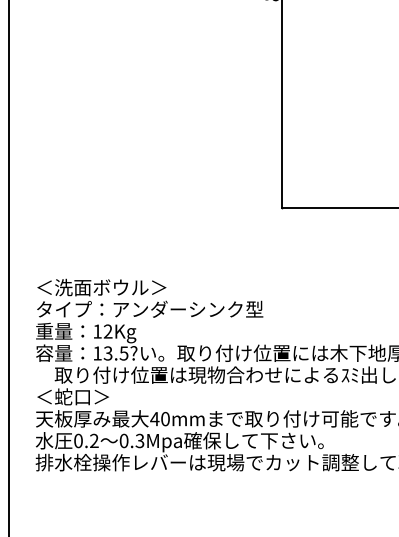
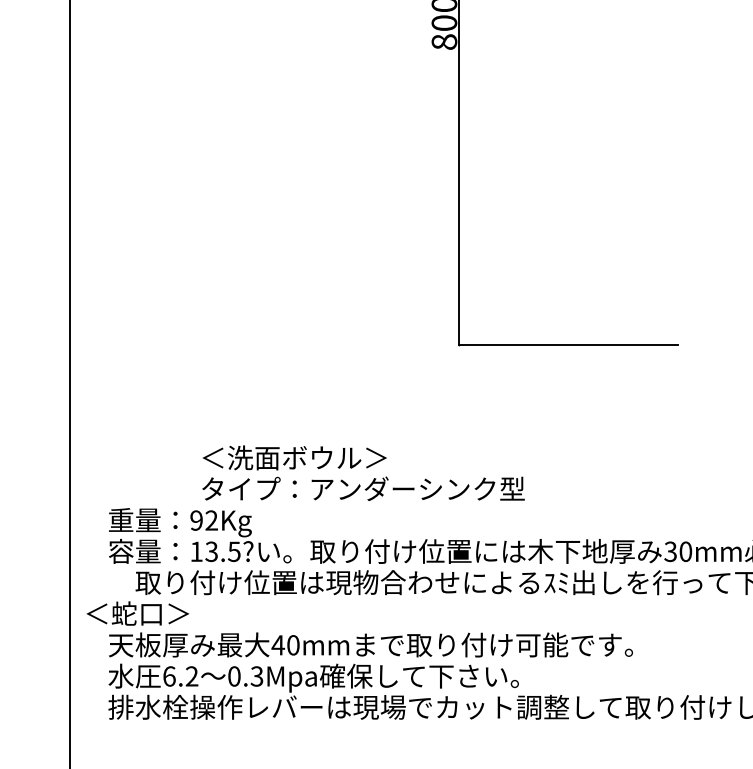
text: (150, 297) -> (363, 472), moved
text: (97, 331) -> (196, 520), 12Kg -> 92Kg
text: (72, 396) -> (137, 613), moved
text: (78, 440) -> (169, 676), 0.2 -> 6.2

